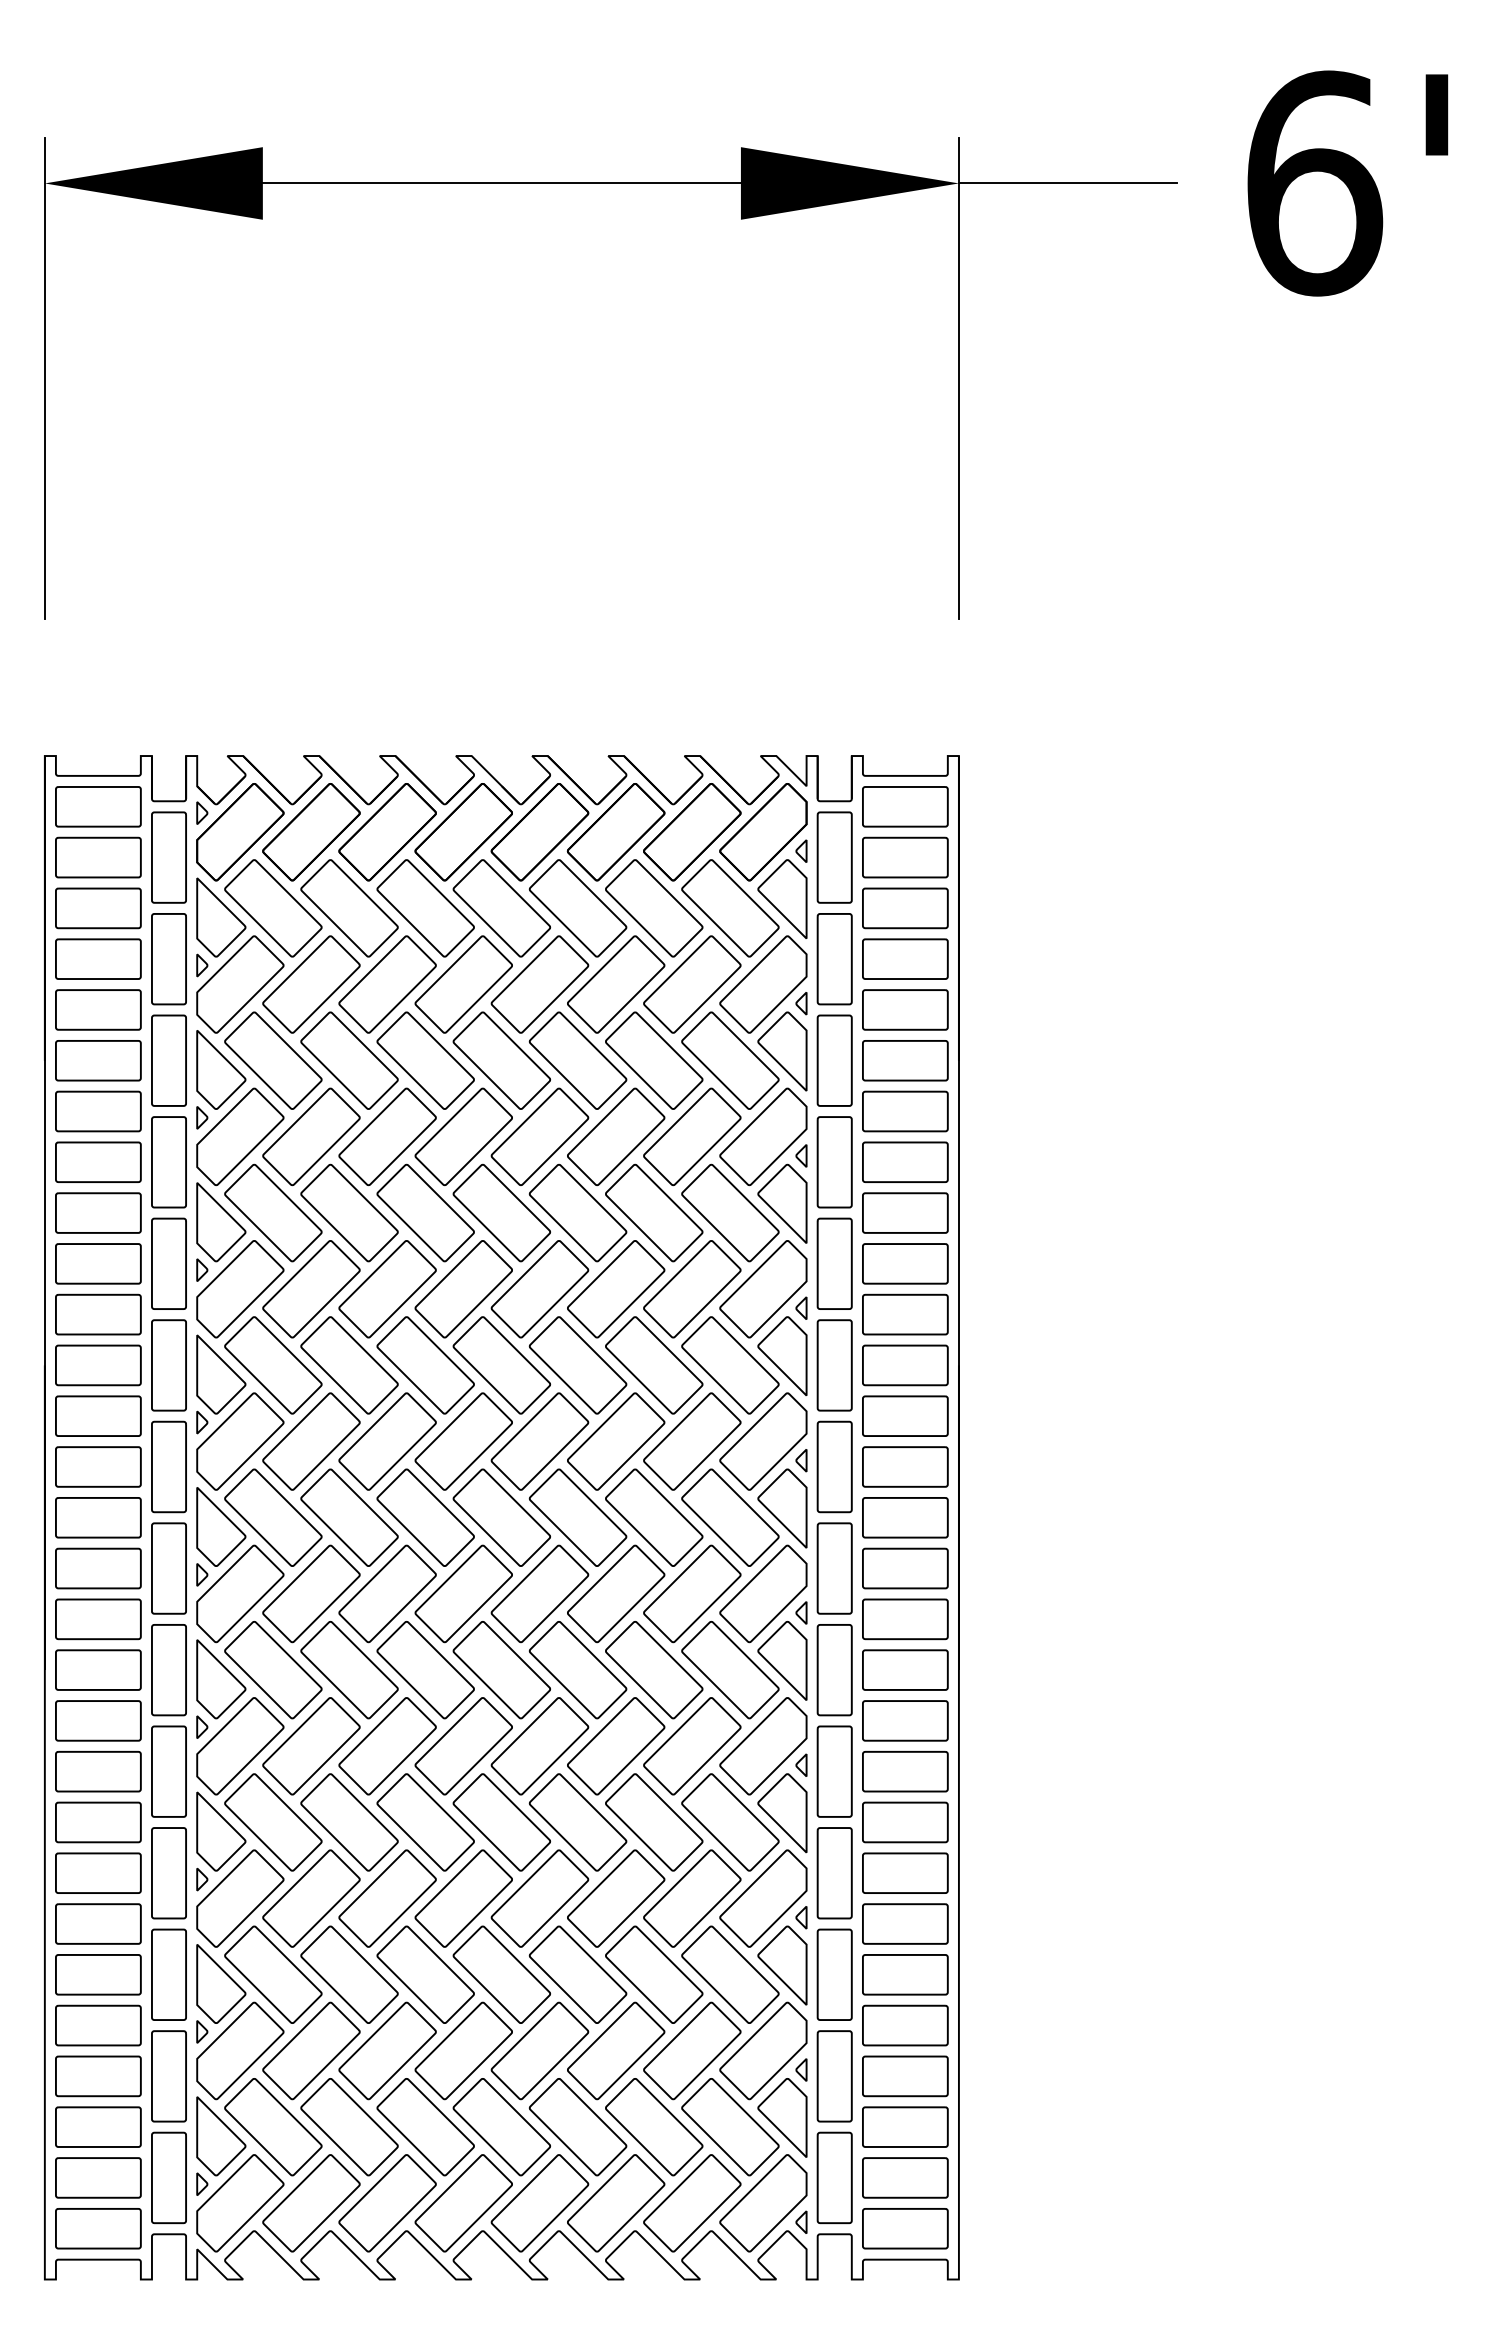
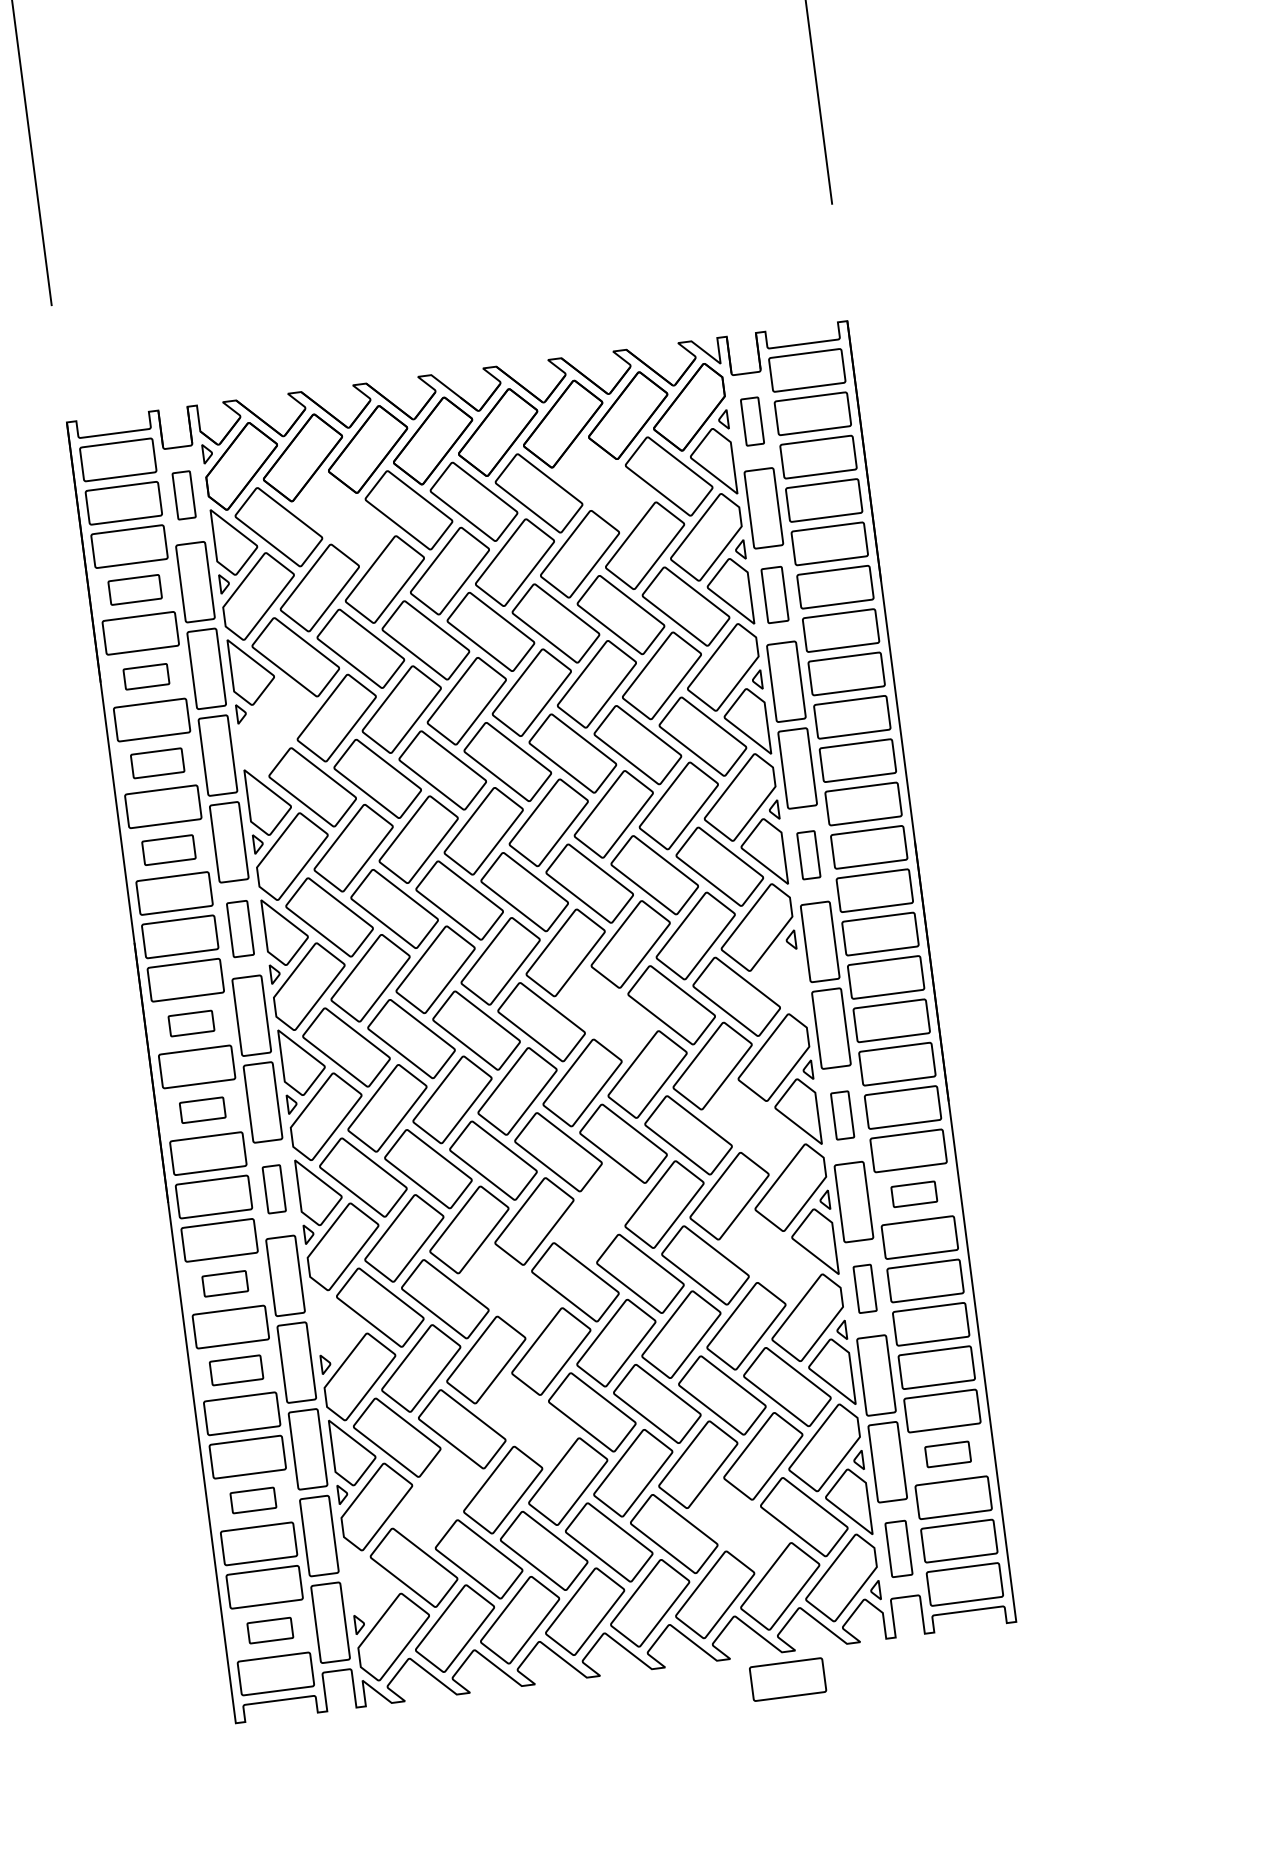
part: (168, 857) -> (183, 495), size x0.6
part: (834, 857) -> (752, 421), size x0.6
part: (349, 908) -> (343, 518), removed
part: (654, 908) -> (604, 485), removed
part: (98, 958) -> (135, 589), size x0.7
part: (98, 1060) -> (146, 676), size x0.6
part: (834, 1060) -> (774, 594), size x0.7
part: (240, 1136) -> (276, 725), removed
part: (98, 1161) -> (157, 762), size x0.7
part: (98, 1263) -> (168, 849), size x0.7
part: (168, 1365) -> (240, 929), size x0.7
part: (834, 1365) -> (808, 855), size x0.6
part: (98, 1466) -> (191, 1023), size x0.6
part: (782, 1508) -> (780, 983), removed
part: (577, 1517) -> (606, 1013), removed
part: (98, 1568) -> (202, 1110), size x0.6
part: (168, 1670) -> (273, 1189), size x0.6
part: (730, 1670) -> (753, 1127), removed
part: (834, 1670) -> (842, 1115), size x0.6
part: (539, 1746) -> (599, 1213), removed
part: (98, 1771) -> (225, 1283), size x0.6
part: (905, 1771) -> (914, 1194), size x0.6
part: (425, 1822) -> (510, 1290), removed
part: (730, 1822) -> (770, 1257), removed
part: (221, 1831) -> (336, 1321), removed
part: (98, 1872) -> (236, 1369), size x0.7
part: (834, 1873) -> (865, 1289), size x0.6
part: (425, 1974) -> (527, 1420), removed
part: (98, 2025) -> (253, 1500), size x0.6
part: (311, 2050) -> (438, 1498), removed
part: (905, 2076) -> (948, 1454), size x0.6
part: (654, 2127) -> (739, 1525), removed
part: (221, 2136) -> (370, 1581), removed
part: (98, 2177) -> (270, 1630), size x0.6
part: (834, 2177) -> (898, 1548), size x0.7
part: (687, 2311) -> (788, 1679), added

